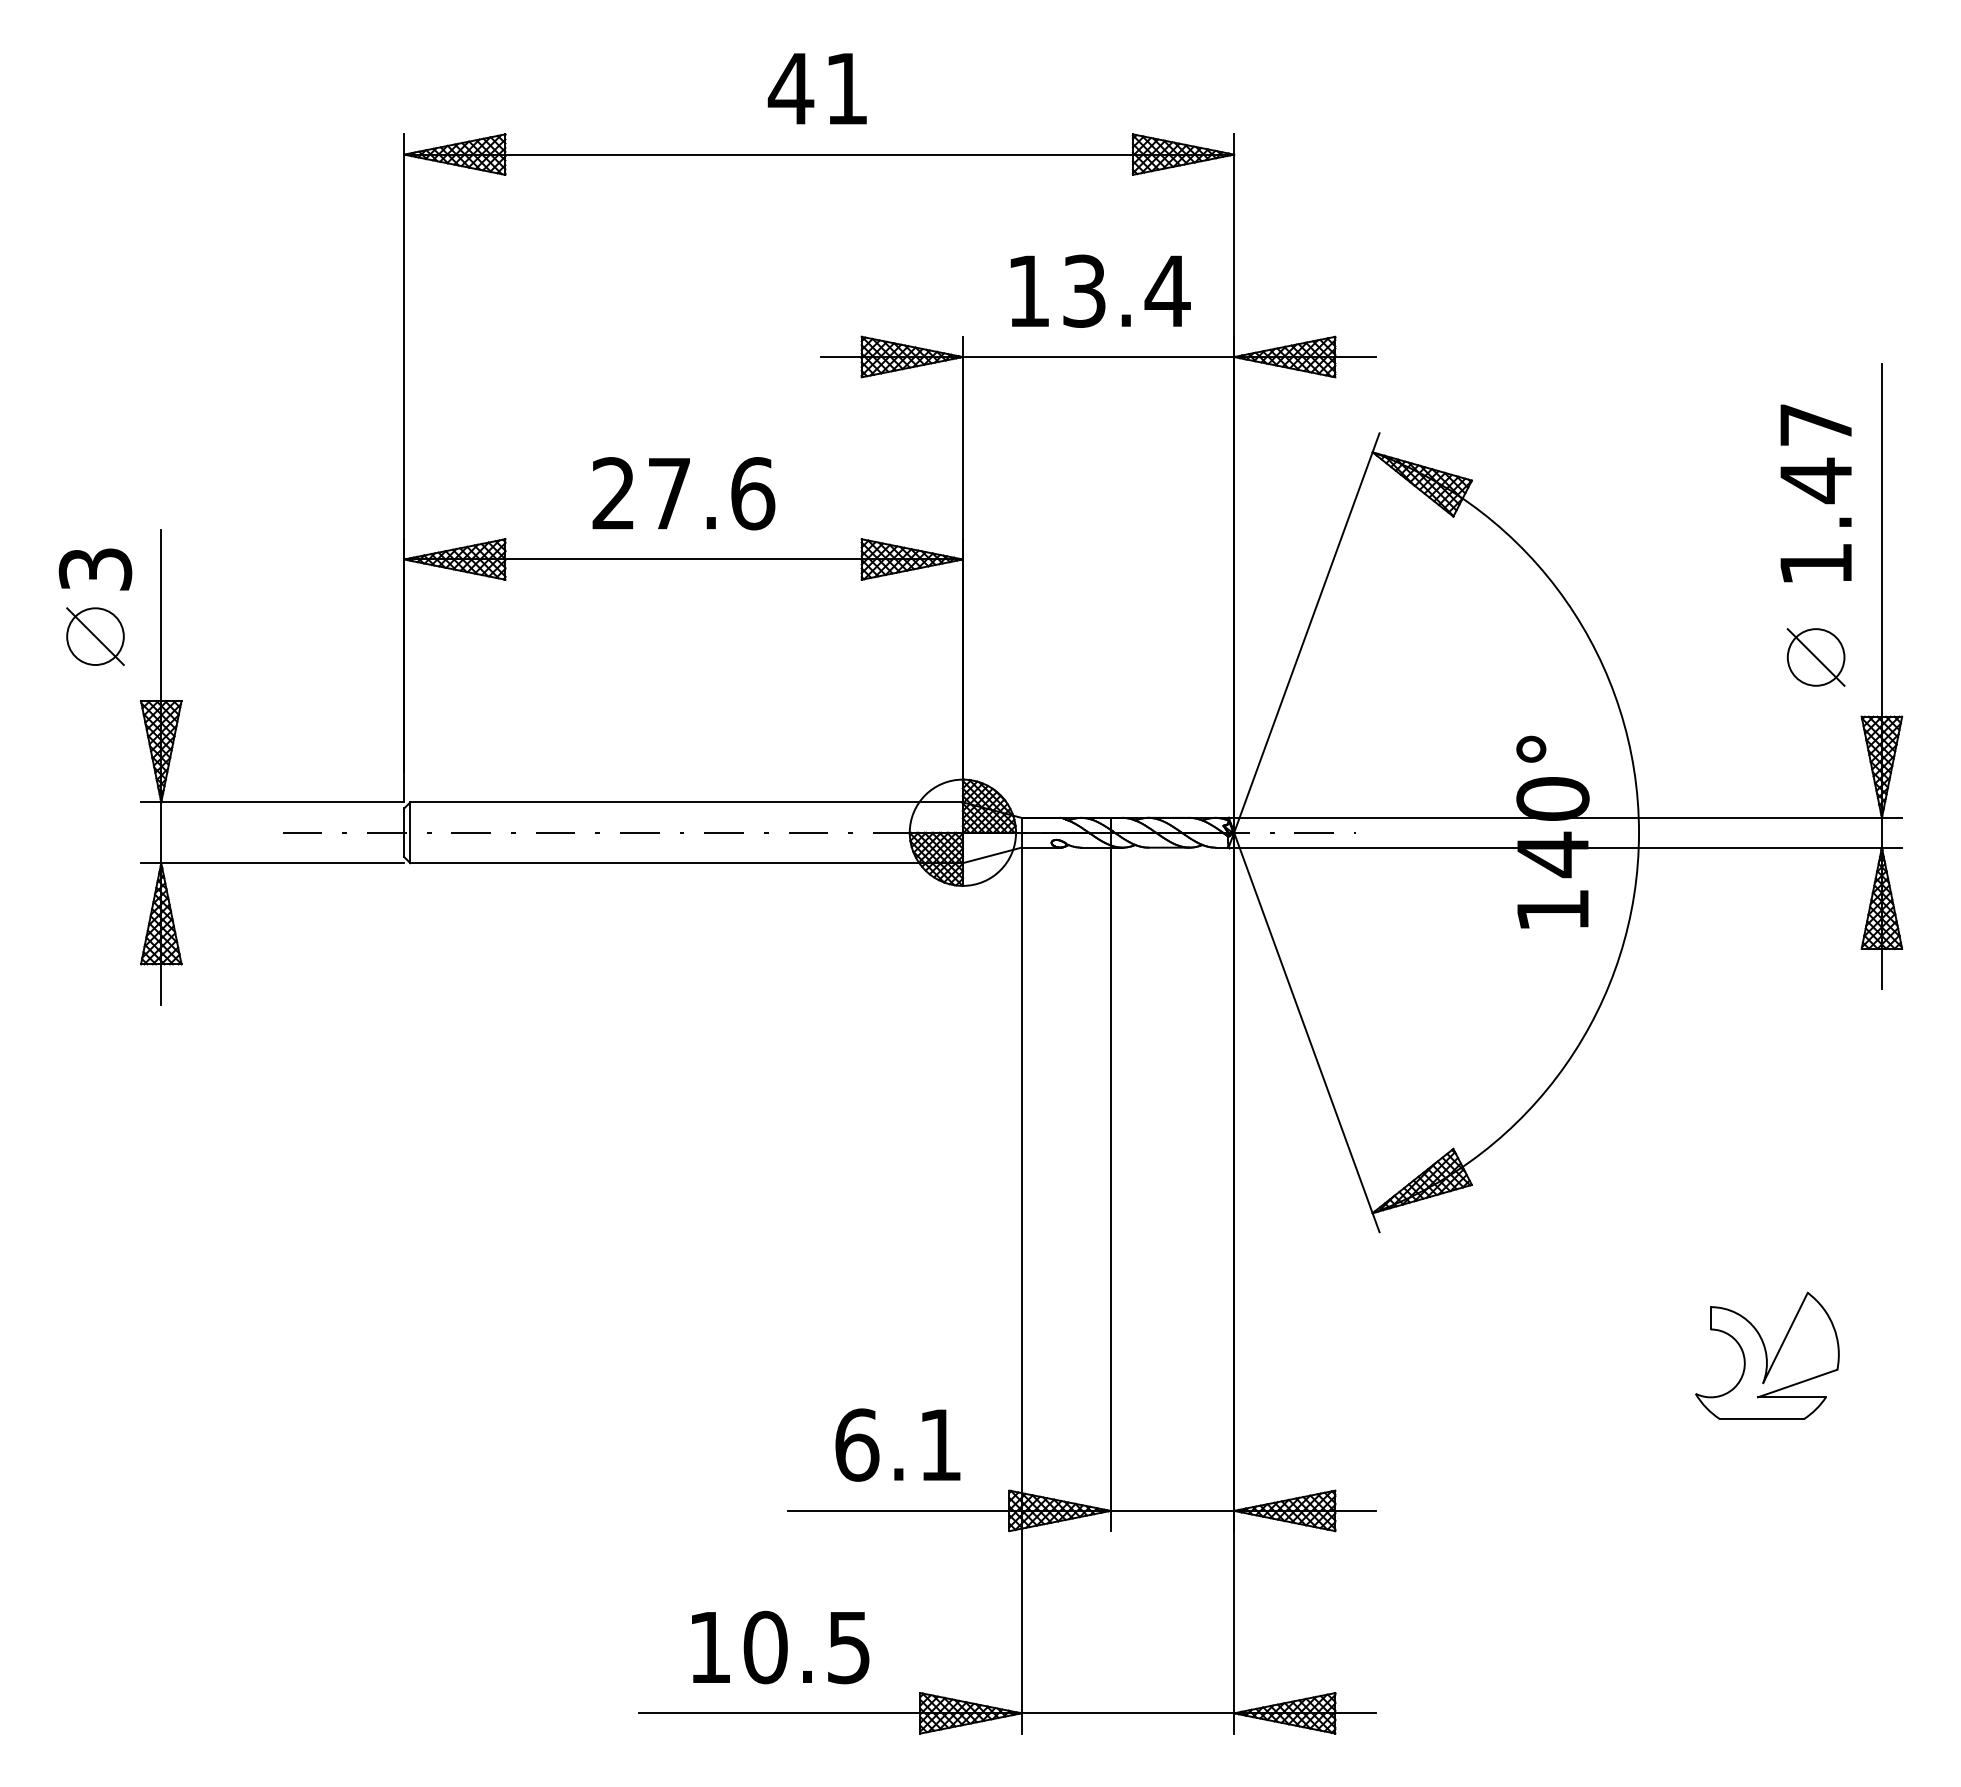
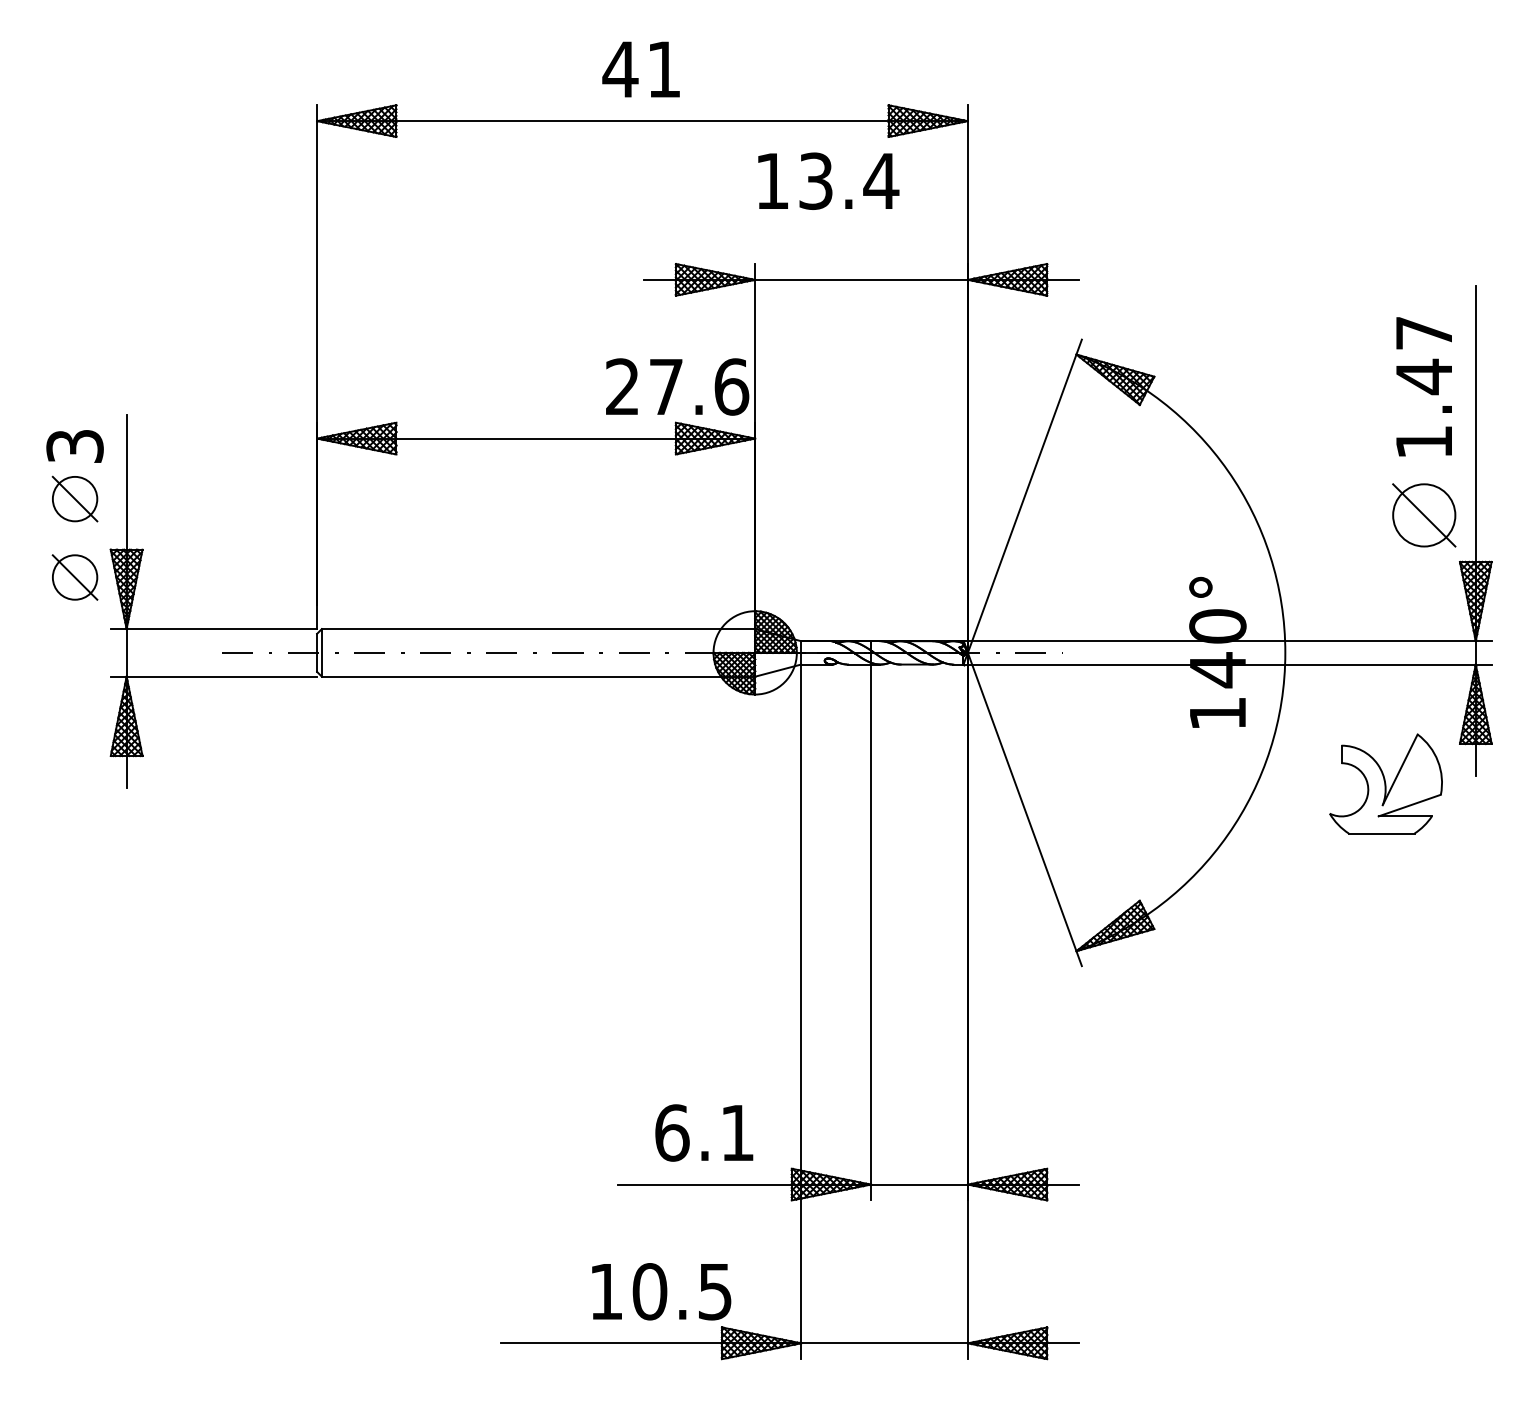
text: (1100, 290) -> (828, 180), moved
text: (683, 493) -> (677, 386), moved
part: (1815, 657) -> (1423, 515), size x1.4
part: (95, 736) -> (75, 577), added
part: (1767, 1355) -> (1386, 783), moved
text: (780, 1647) -> (661, 1291), moved

